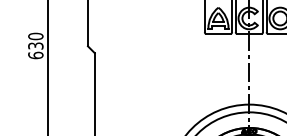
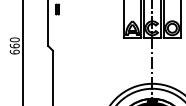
text: (35, 45) -> (14, 45), 630 -> 660

